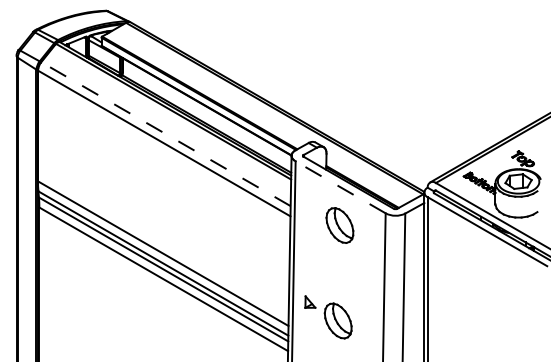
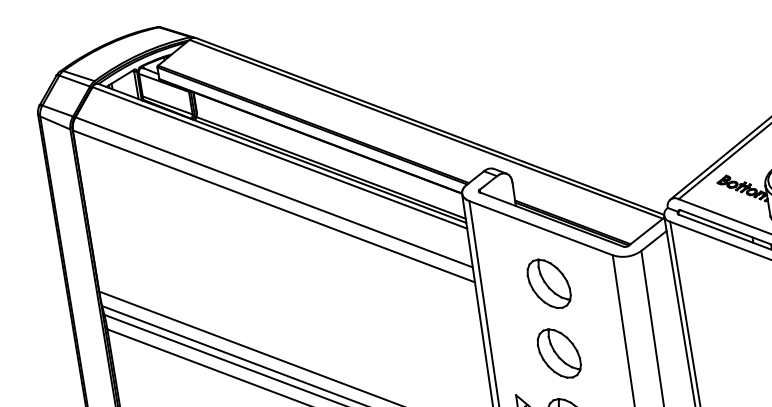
line: (165, 134) -> (273, 192), dashed -> solid
line: (340, 187) -> (540, 228), dashed -> solid
part: (338, 272) -> (558, 352), added

